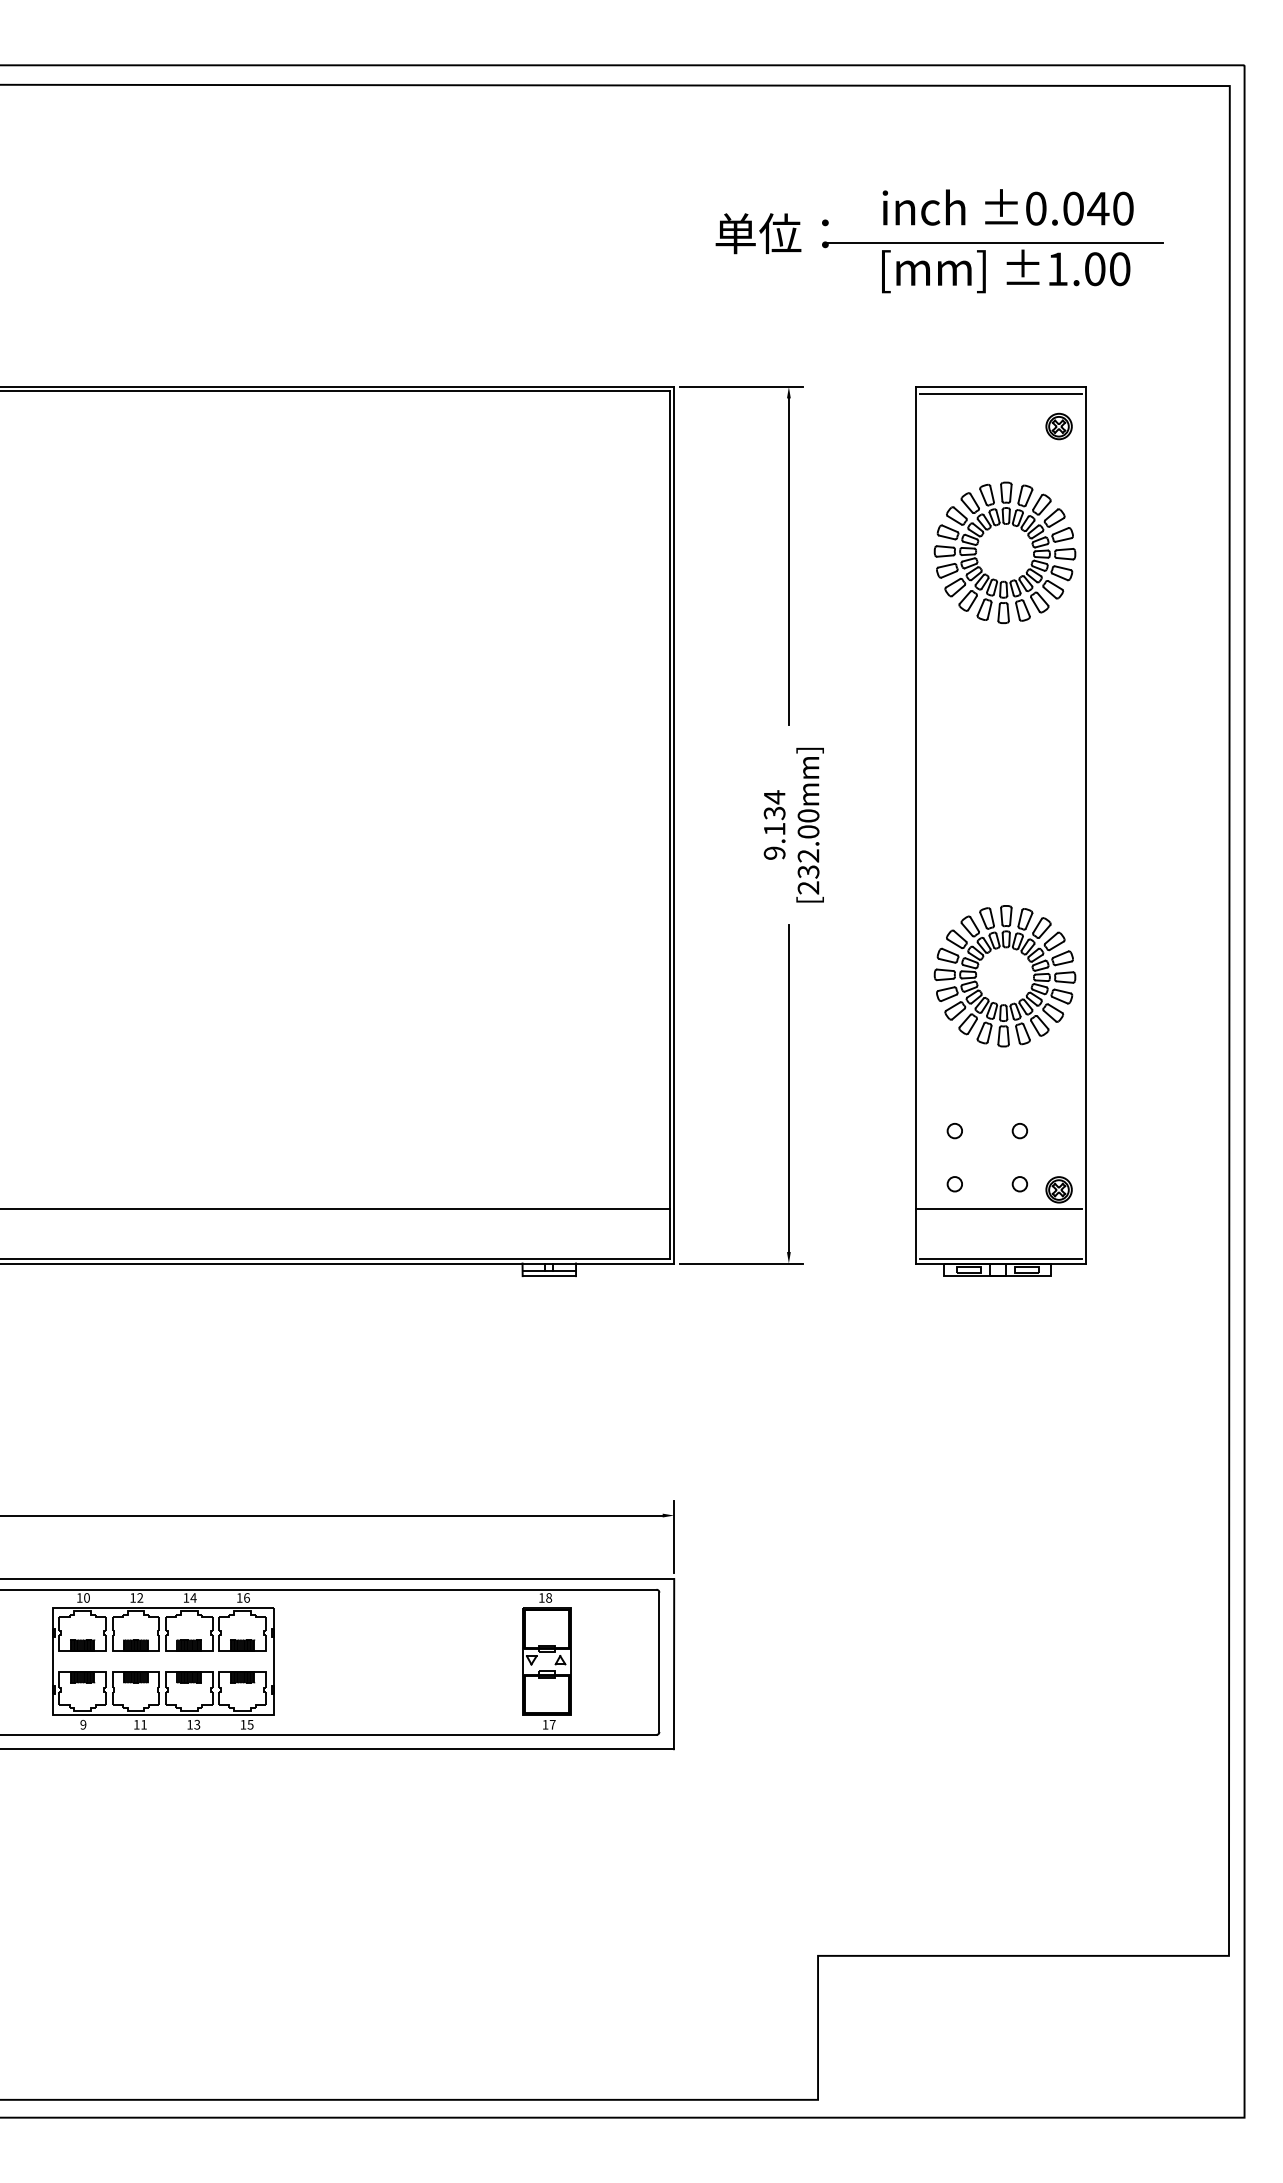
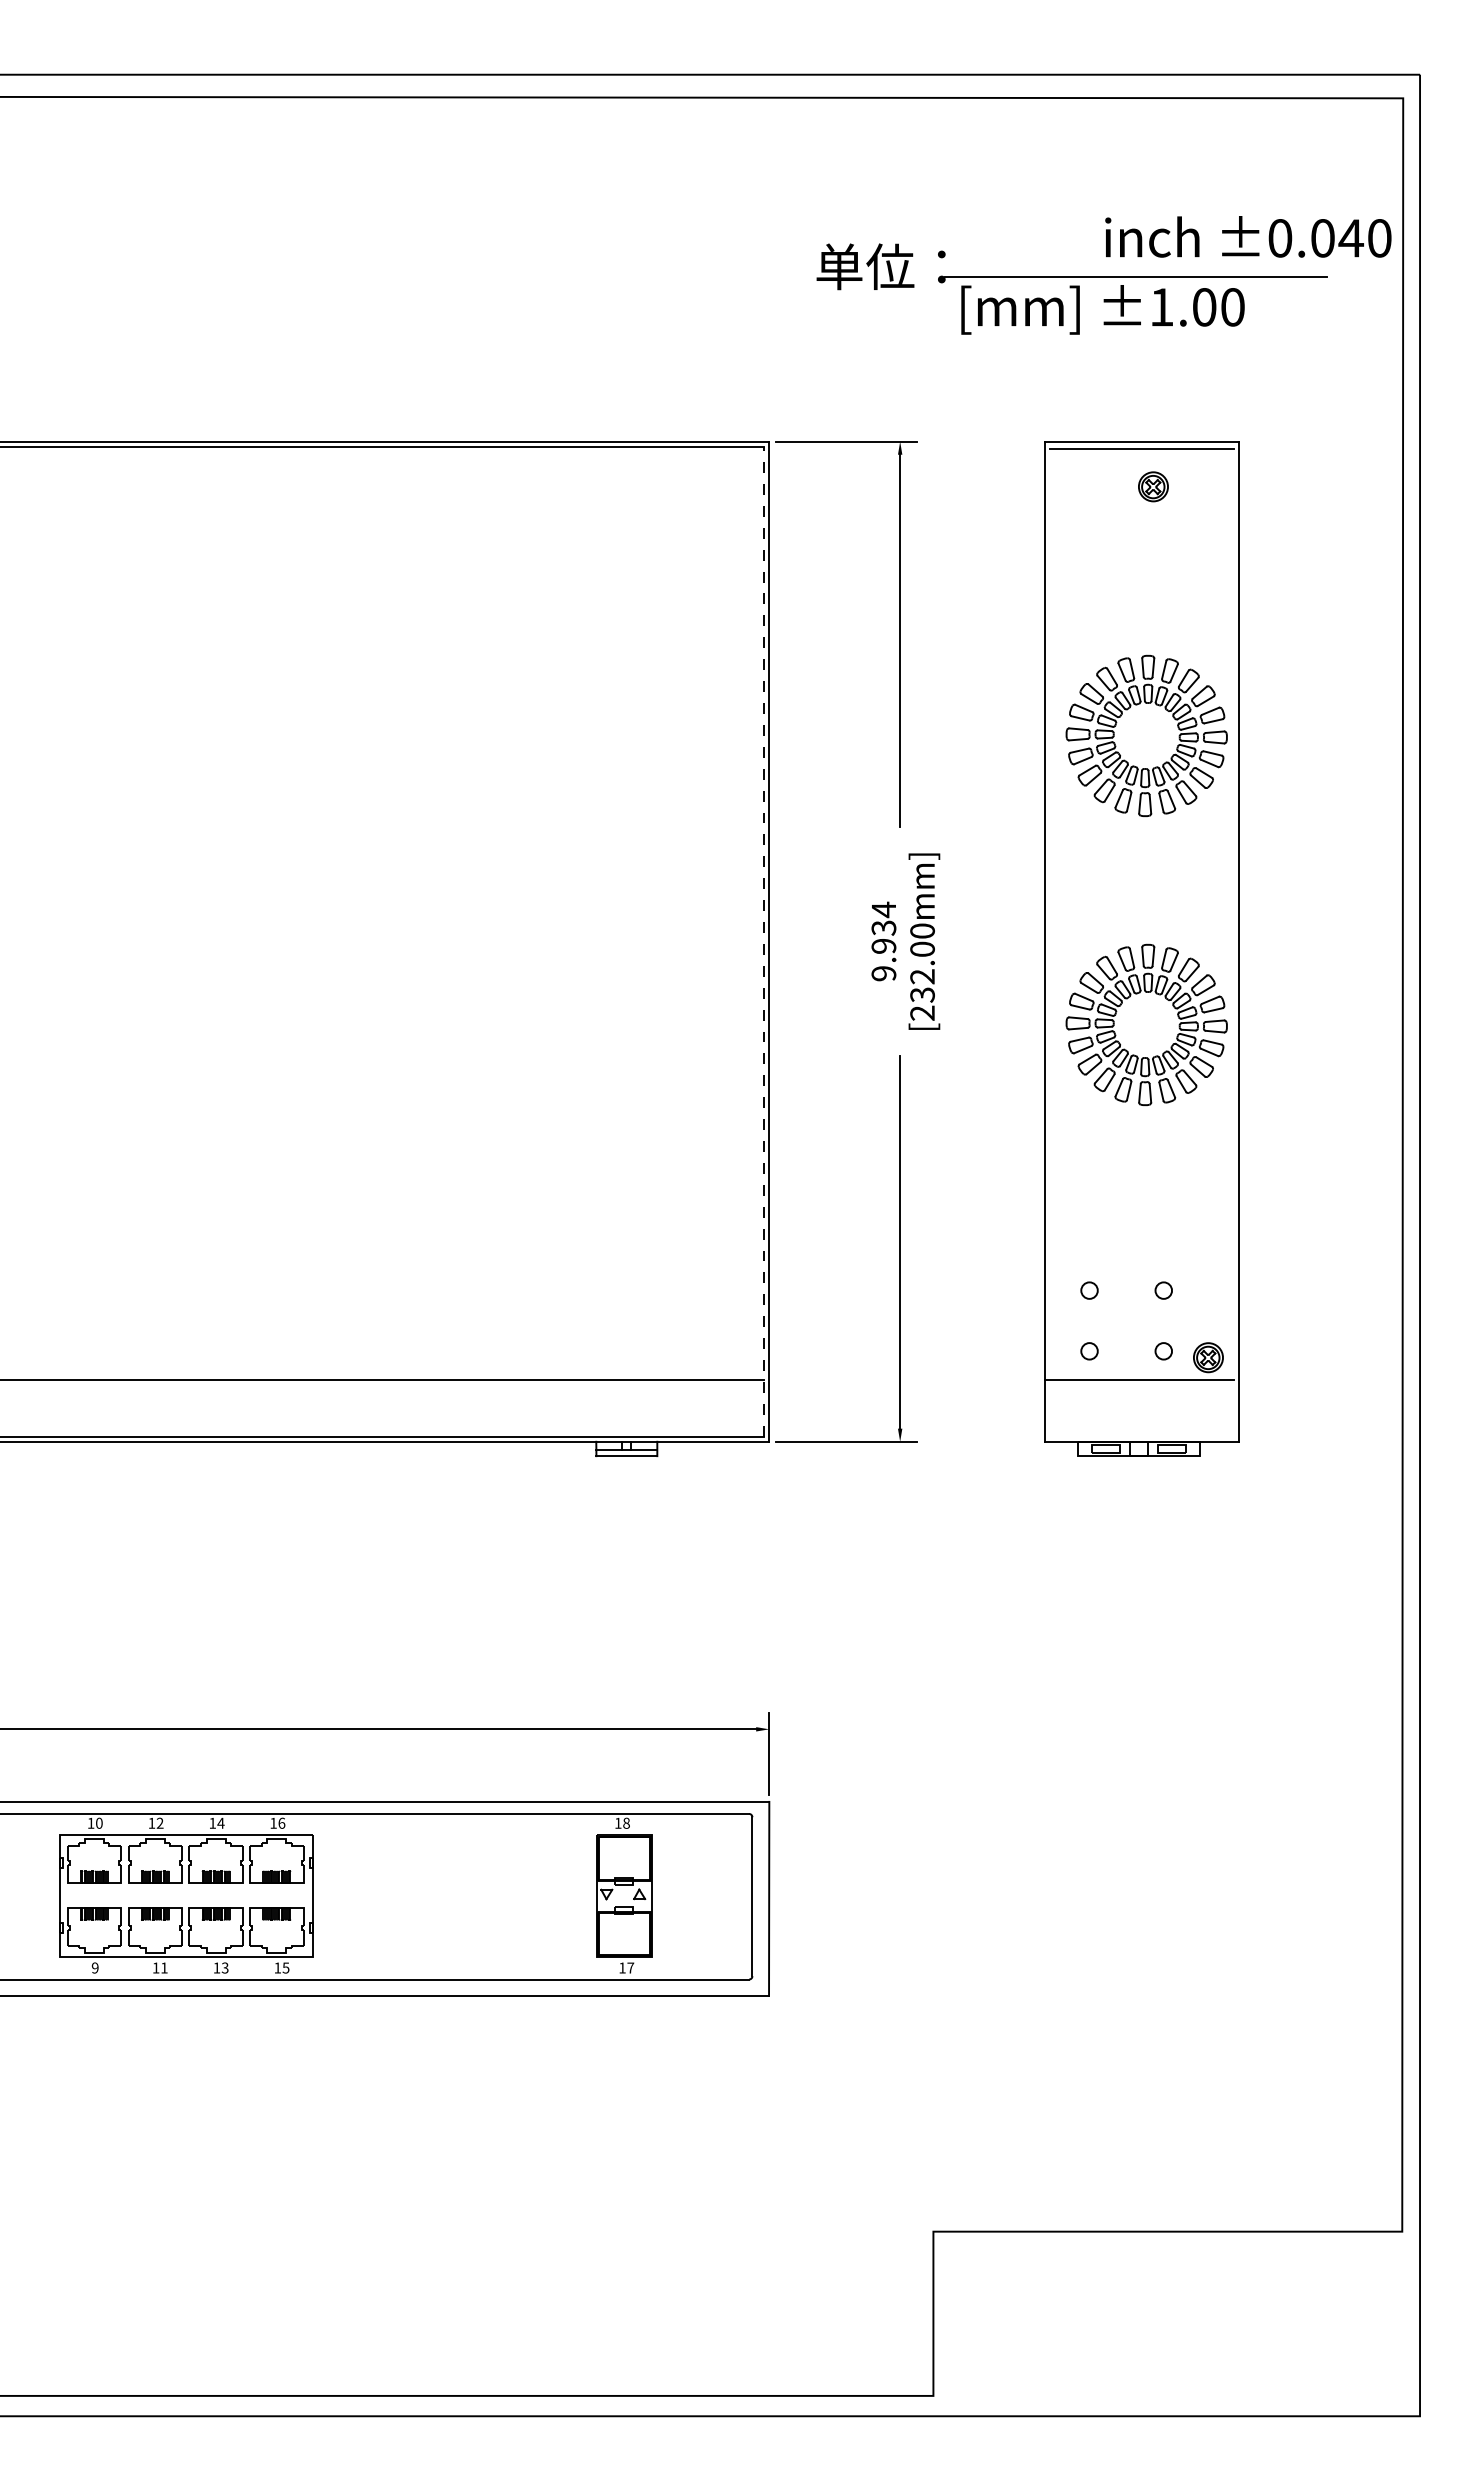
text: (1008, 207) -> (1248, 236), moved
text: (1005, 271) -> (1102, 309), moved
part: (1059, 426) -> (1153, 486), moved
part: (996, 526) -> (1137, 705), moved
line: (669, 825) -> (764, 941), solid -> dashed
text: (774, 829) -> (883, 946), 9.134 -> 9.934
part: (996, 949) -> (1137, 994), moved
line: (1001, 1258) -> (1142, 1436), removed

